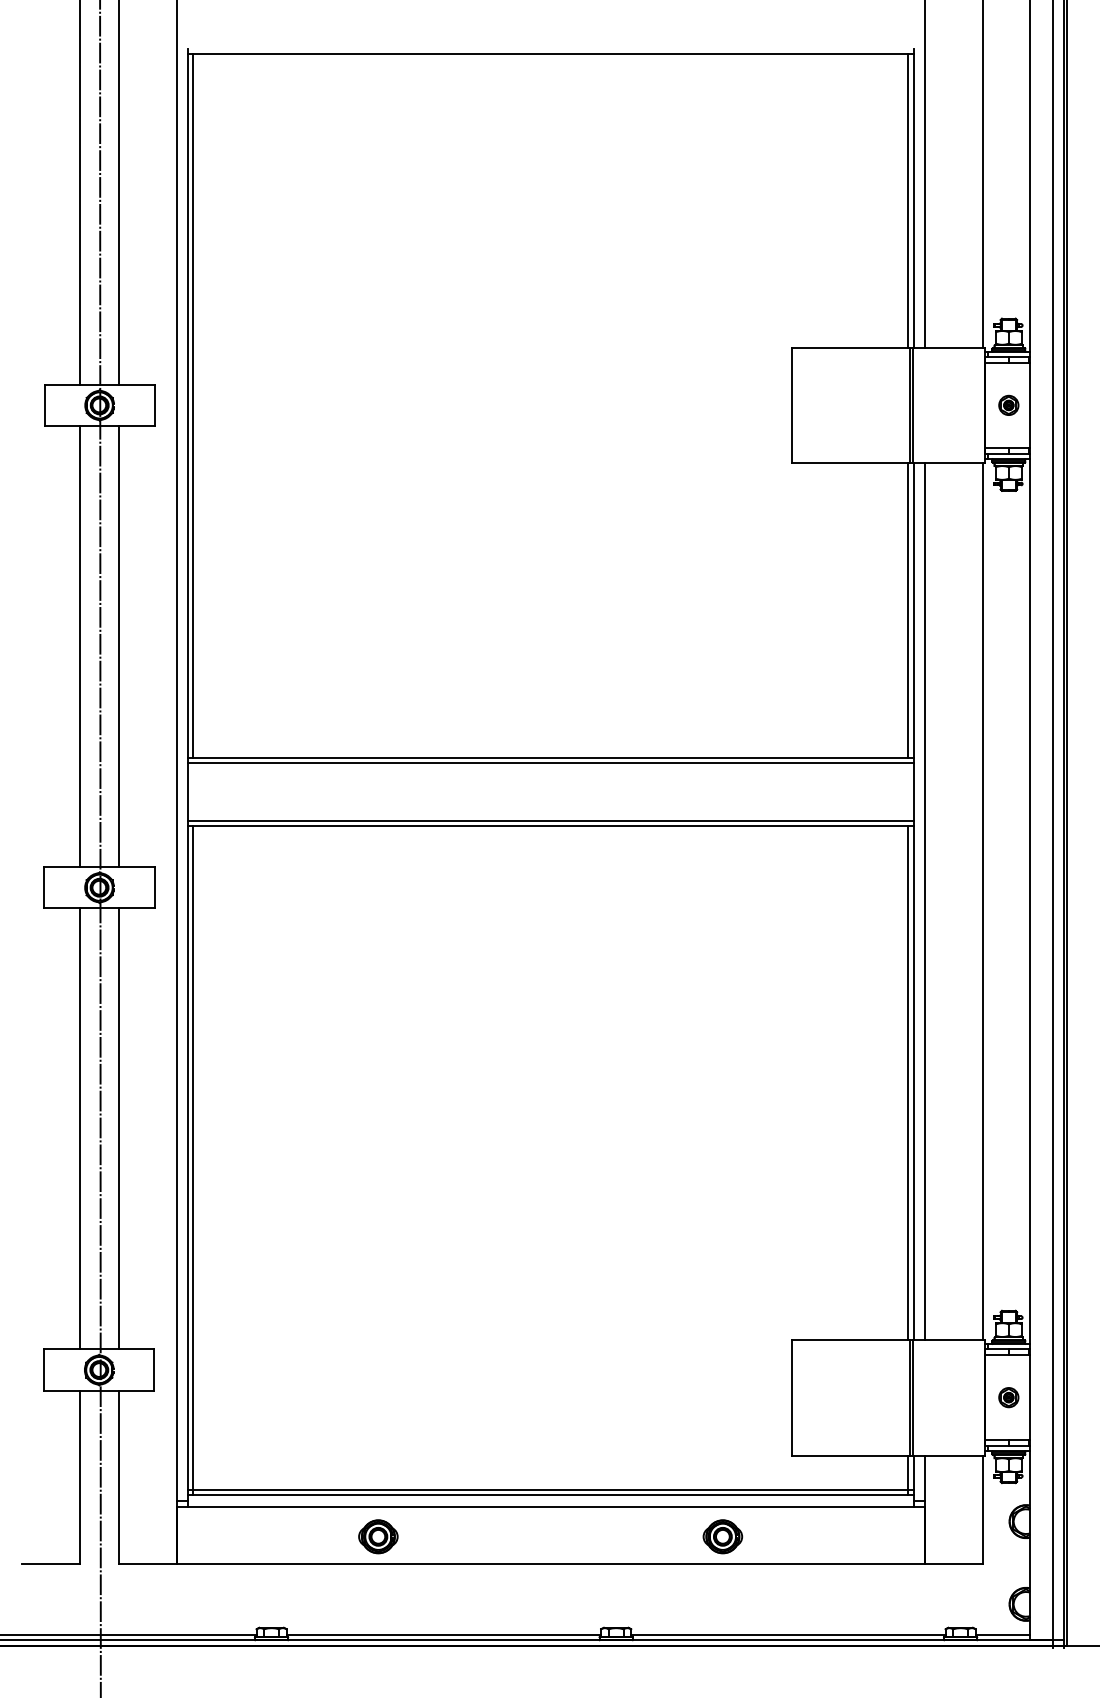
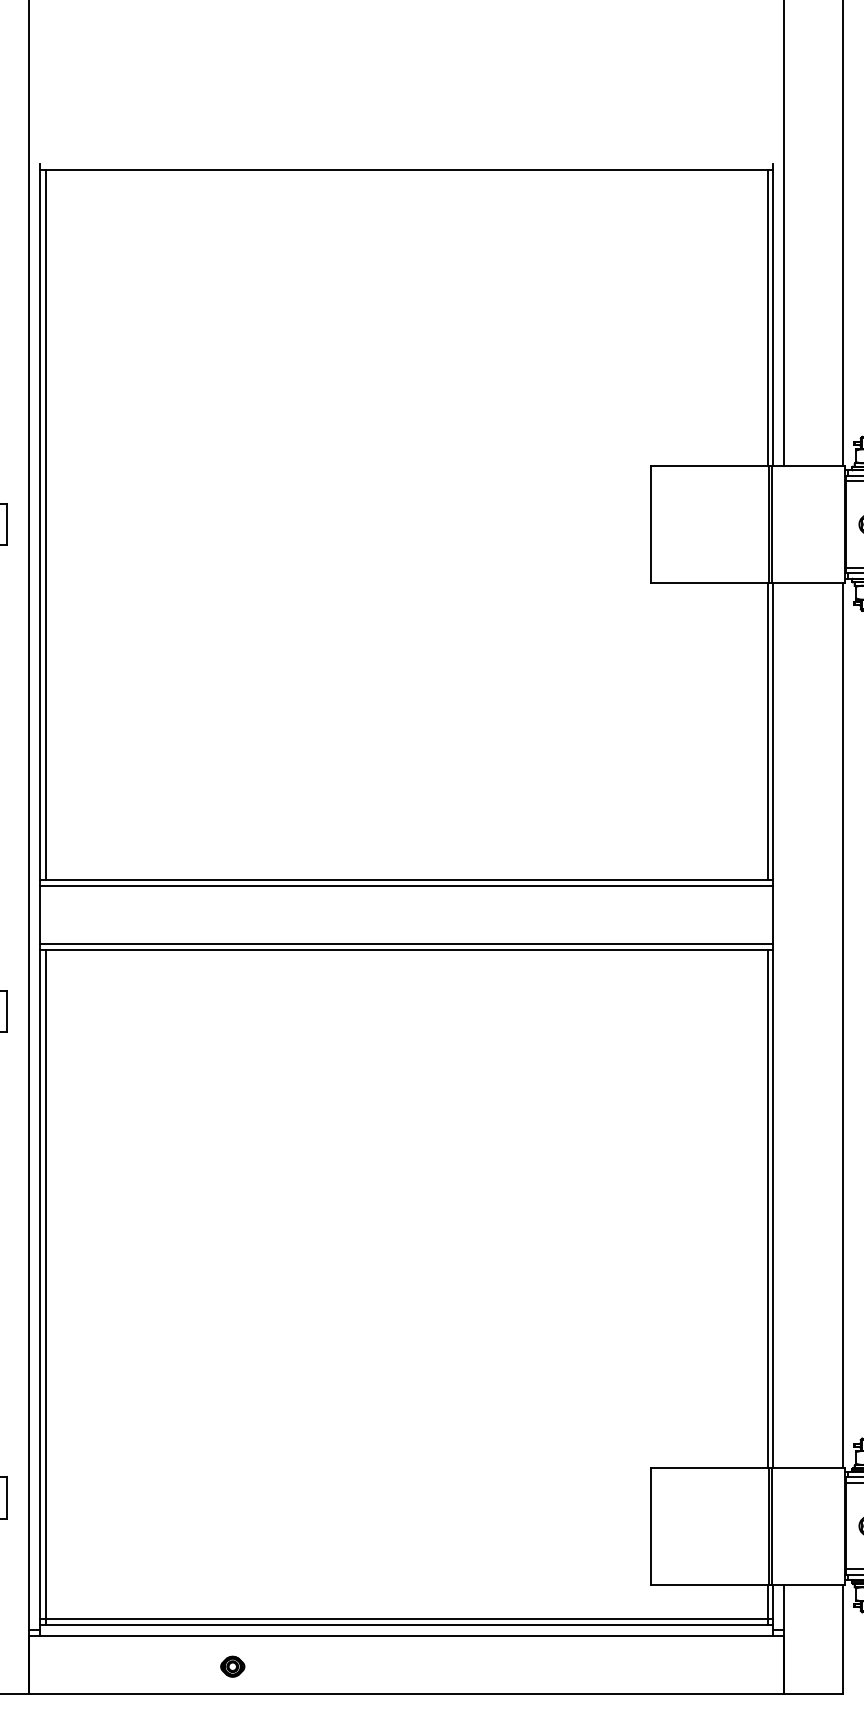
line: (924, 901) -> (784, 1025), removed
part: (378, 1536) -> (232, 1666), size x0.6
part: (722, 1536) -> (580, 1666), removed

